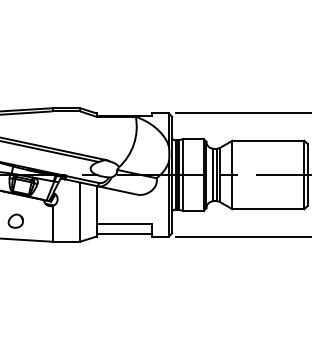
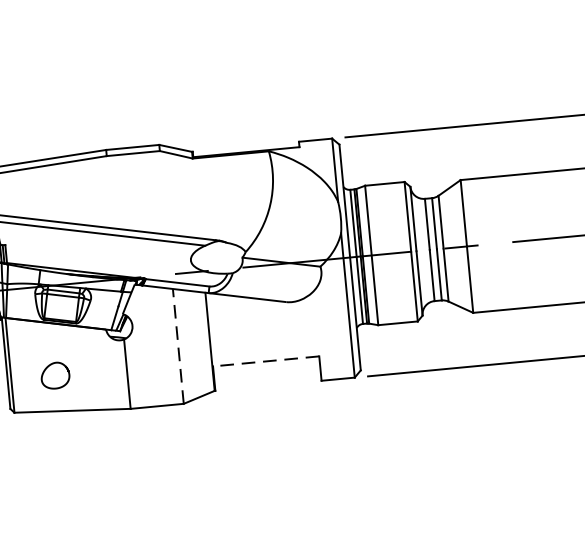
line: (80, 212) -> (179, 347), solid -> dashed
line: (123, 224) -> (264, 362), solid -> dashed
line: (123, 233) -> (266, 379), removed

